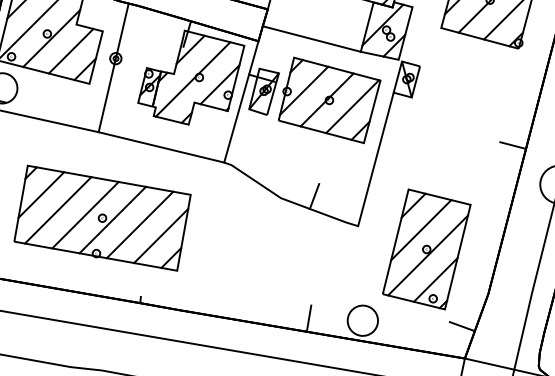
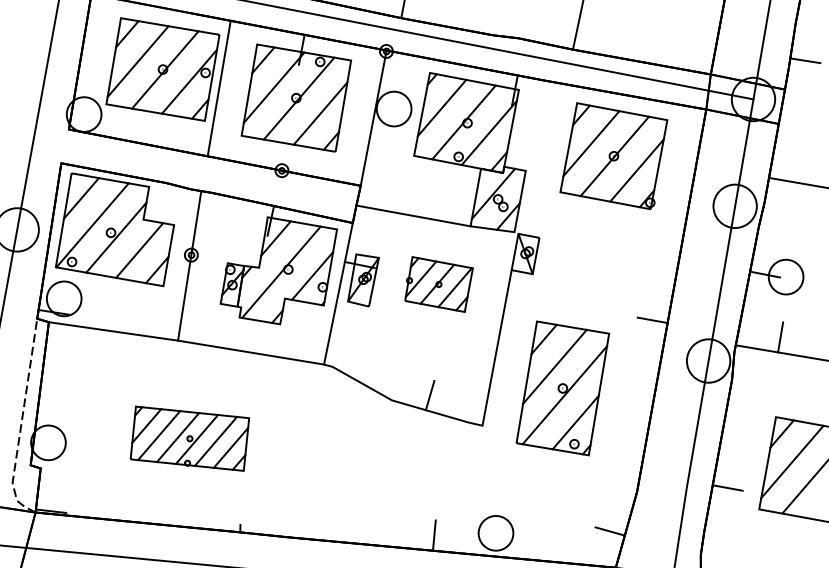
part: (329, 100) -> (438, 284), size x0.6
part: (102, 218) -> (189, 438), size x0.6
part: (426, 249) -> (562, 388), moved

